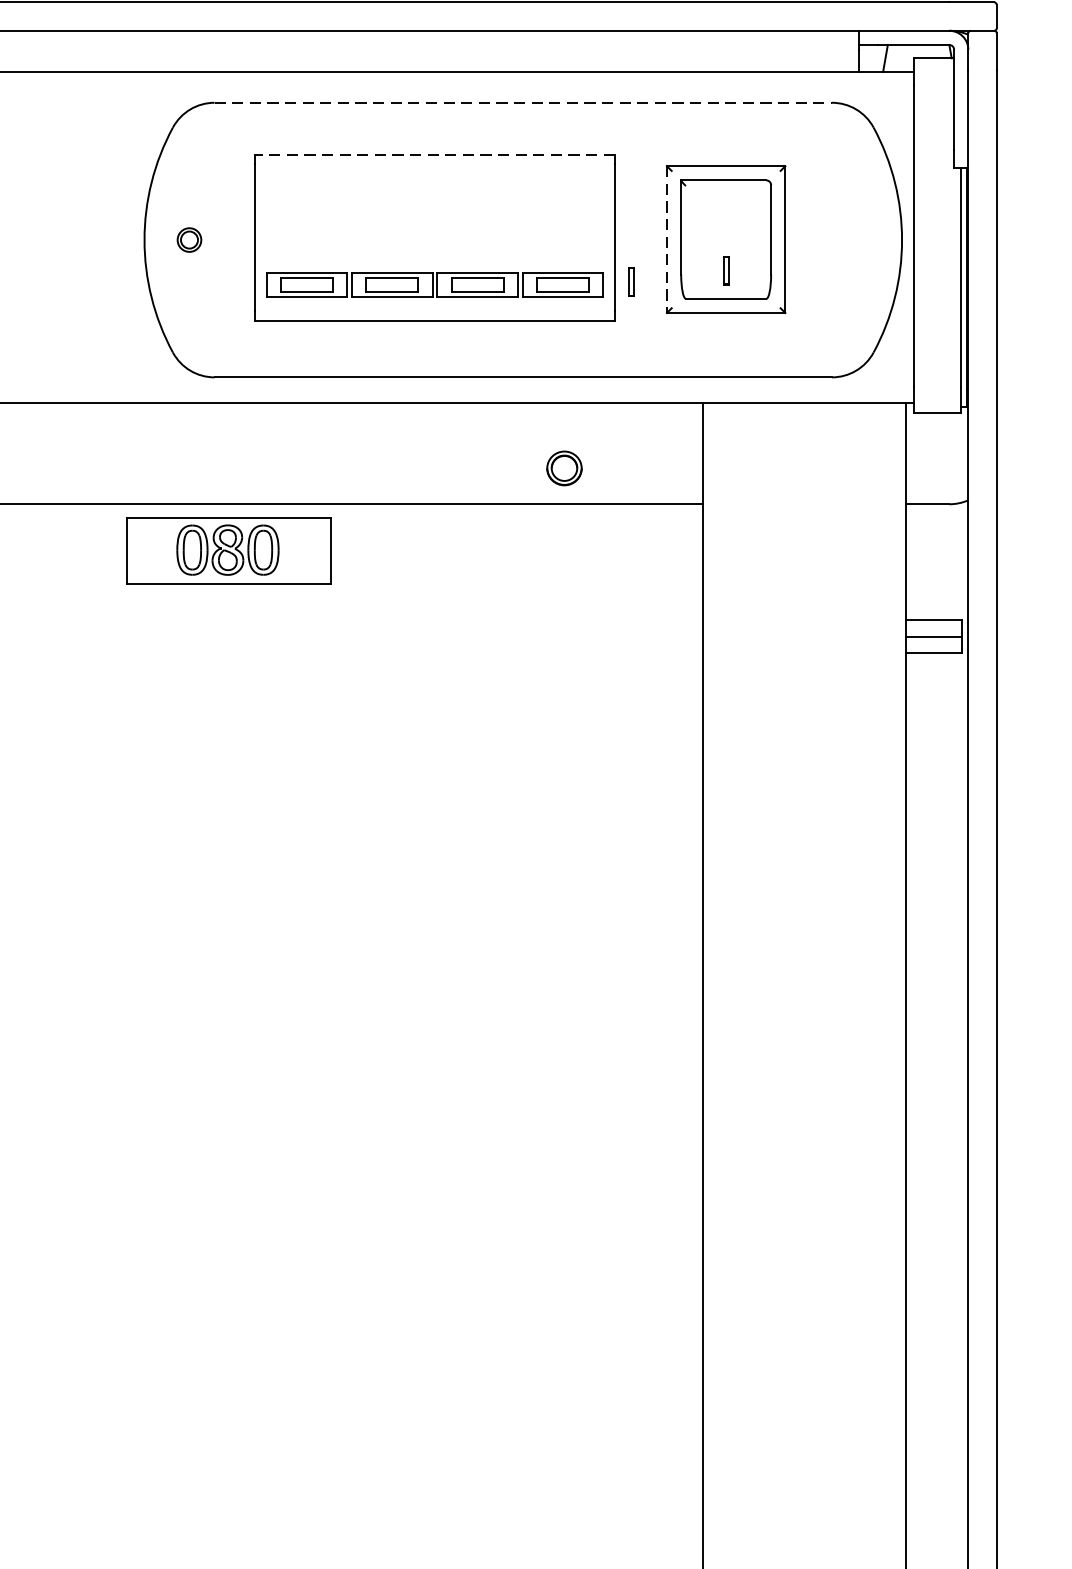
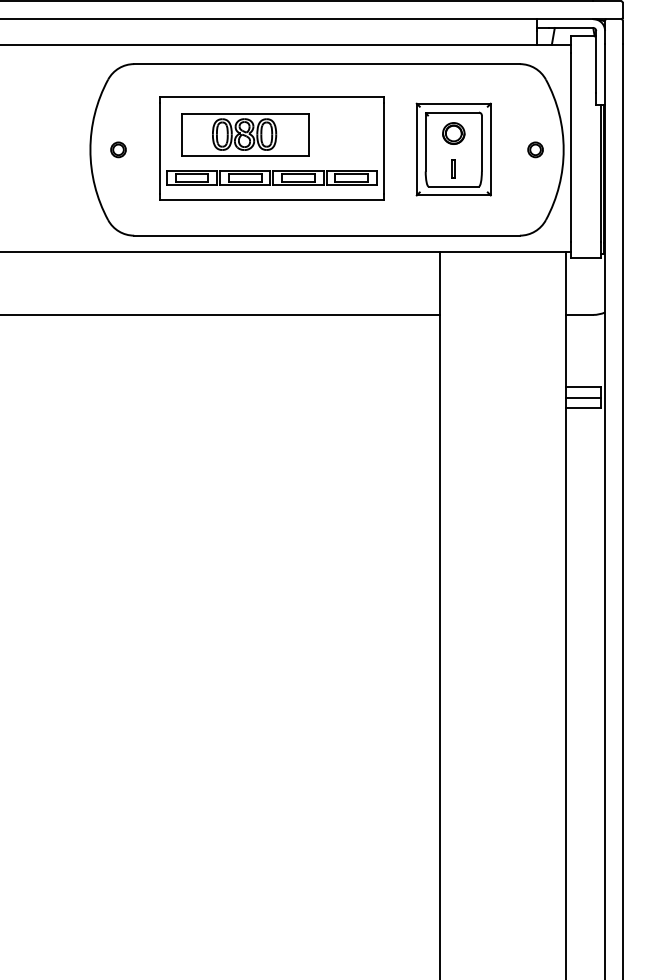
line: (523, 103) -> (327, 64), dashed -> solid
line: (434, 154) -> (271, 96), dashed -> solid
line: (666, 239) -> (416, 149), dashed -> solid
part: (856, 239) -> (535, 149), added
line: (629, 281) -> (393, 175), removed
part: (564, 468) -> (453, 133), moved
part: (229, 549) -> (245, 134), moved

